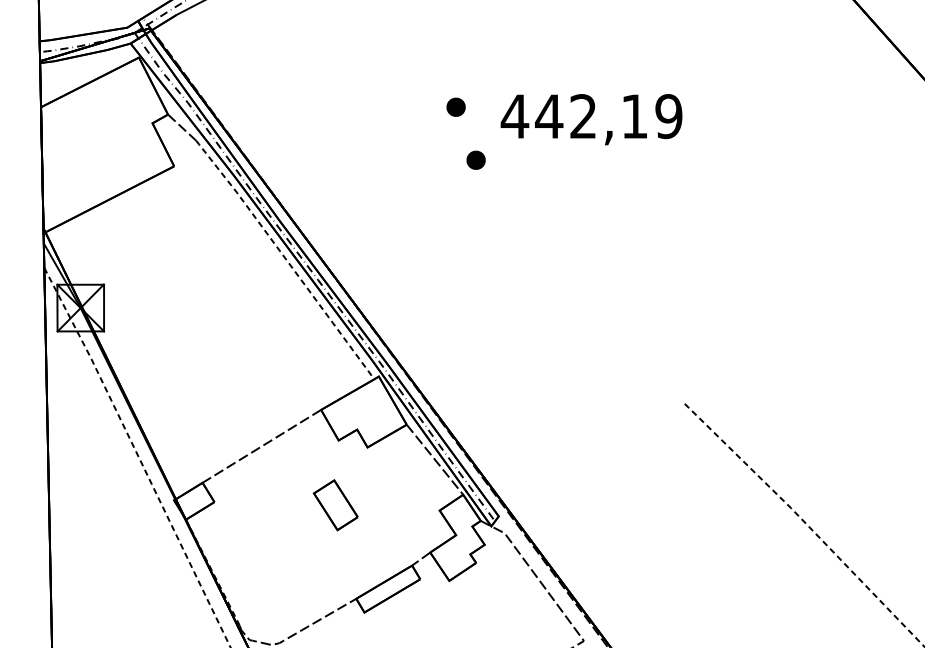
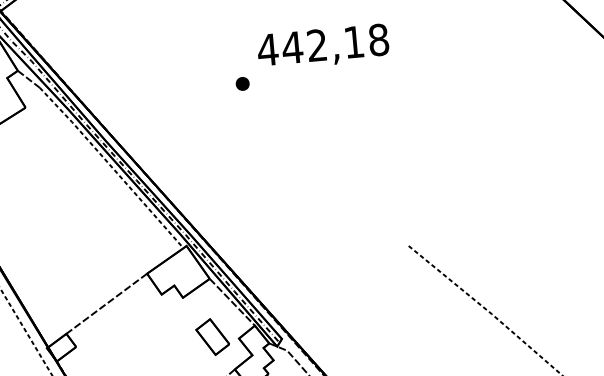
part: (455, 106) -> (224, 46), removed
text: (668, 116) -> (378, 40), 442,19 -> 442,18
part: (335, 505) -> (212, 337), moved

